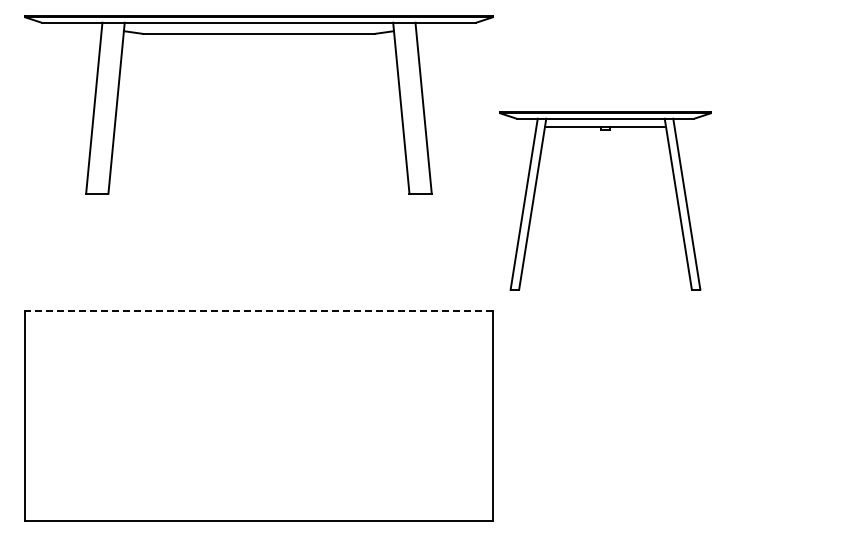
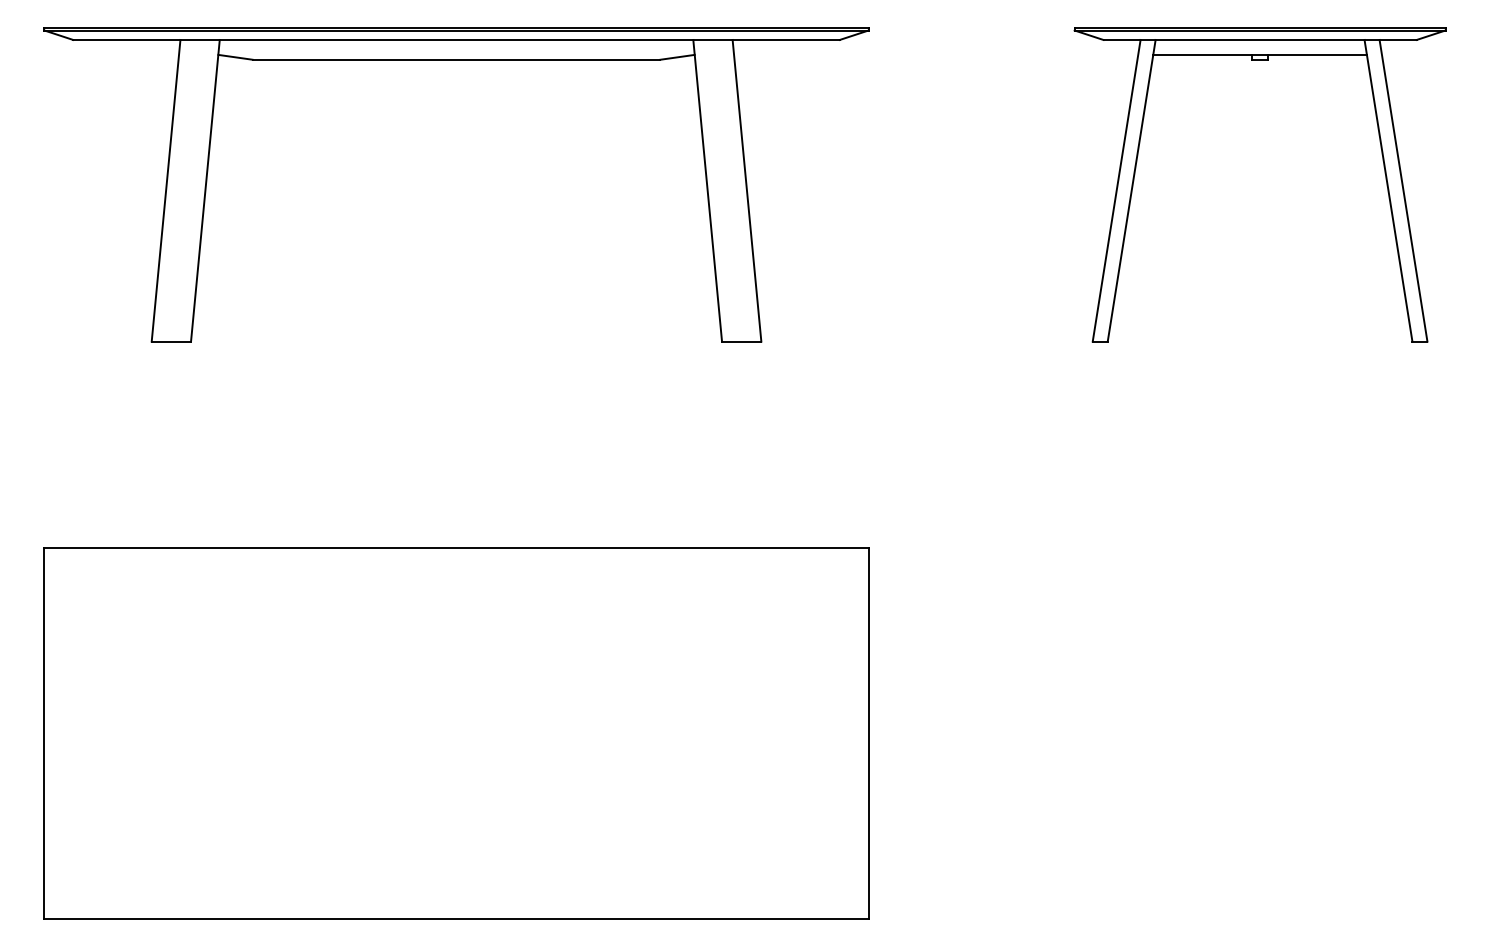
part: (605, 130) -> (1260, 60), moved
line: (258, 310) -> (455, 547), dashed -> solid

